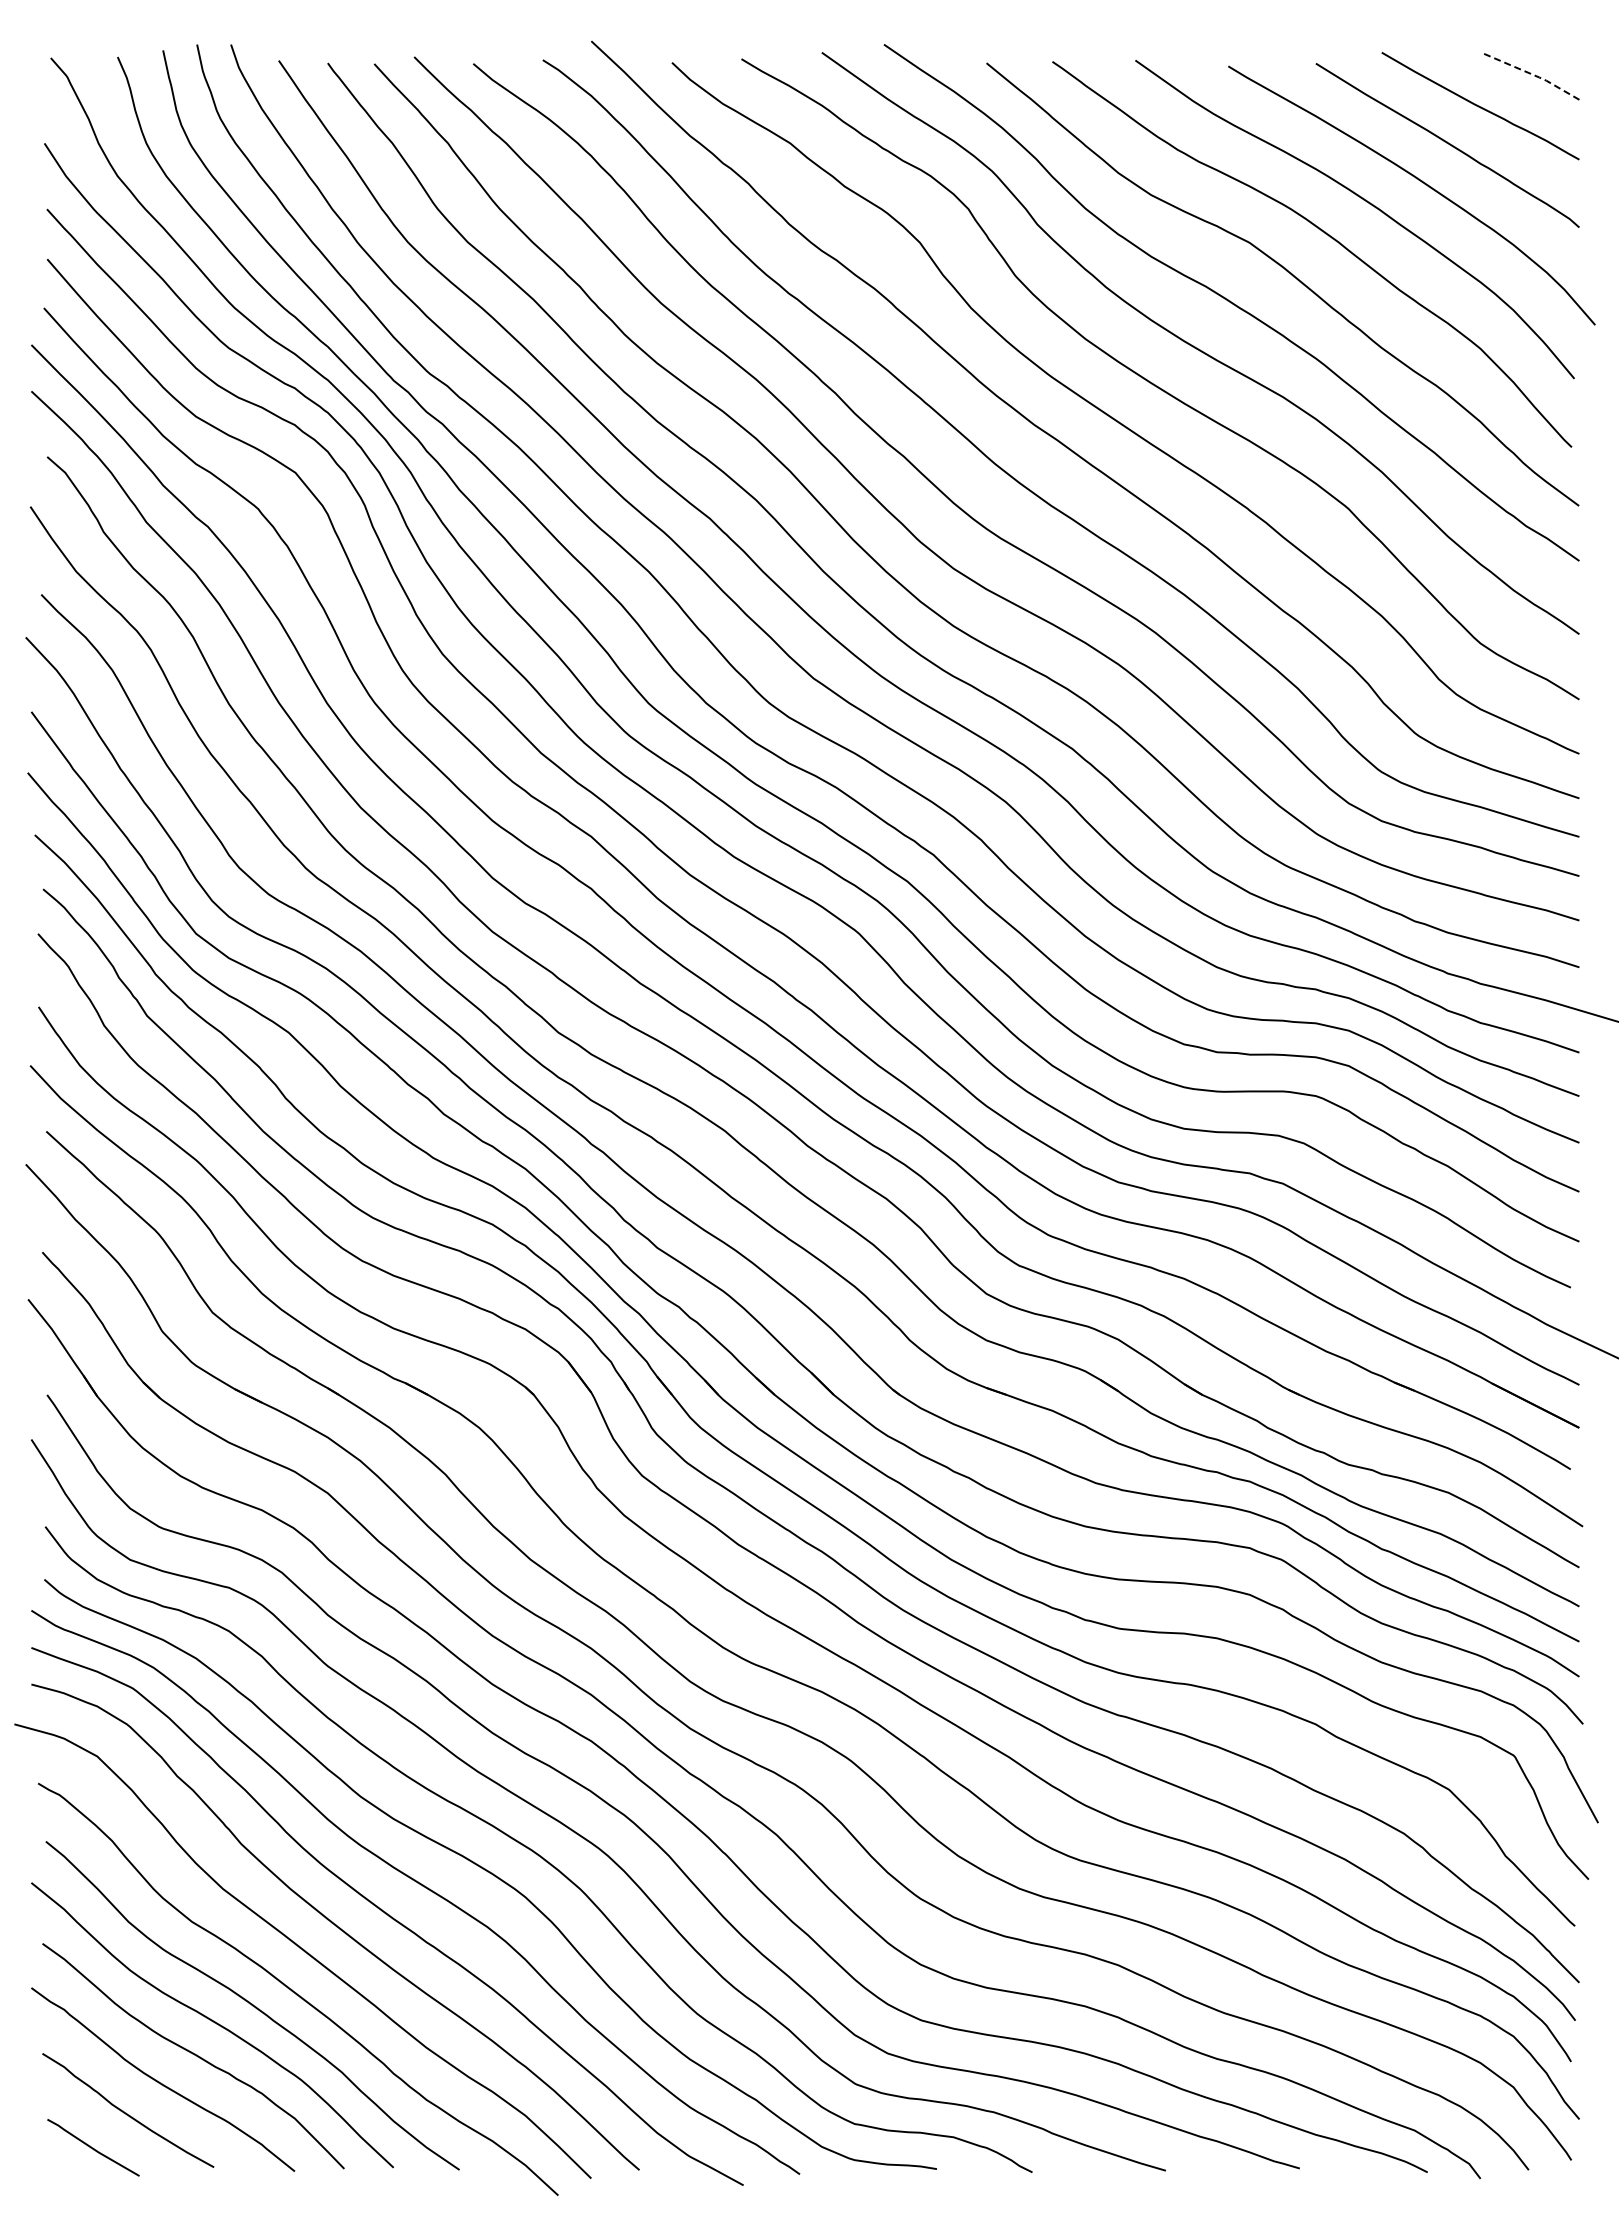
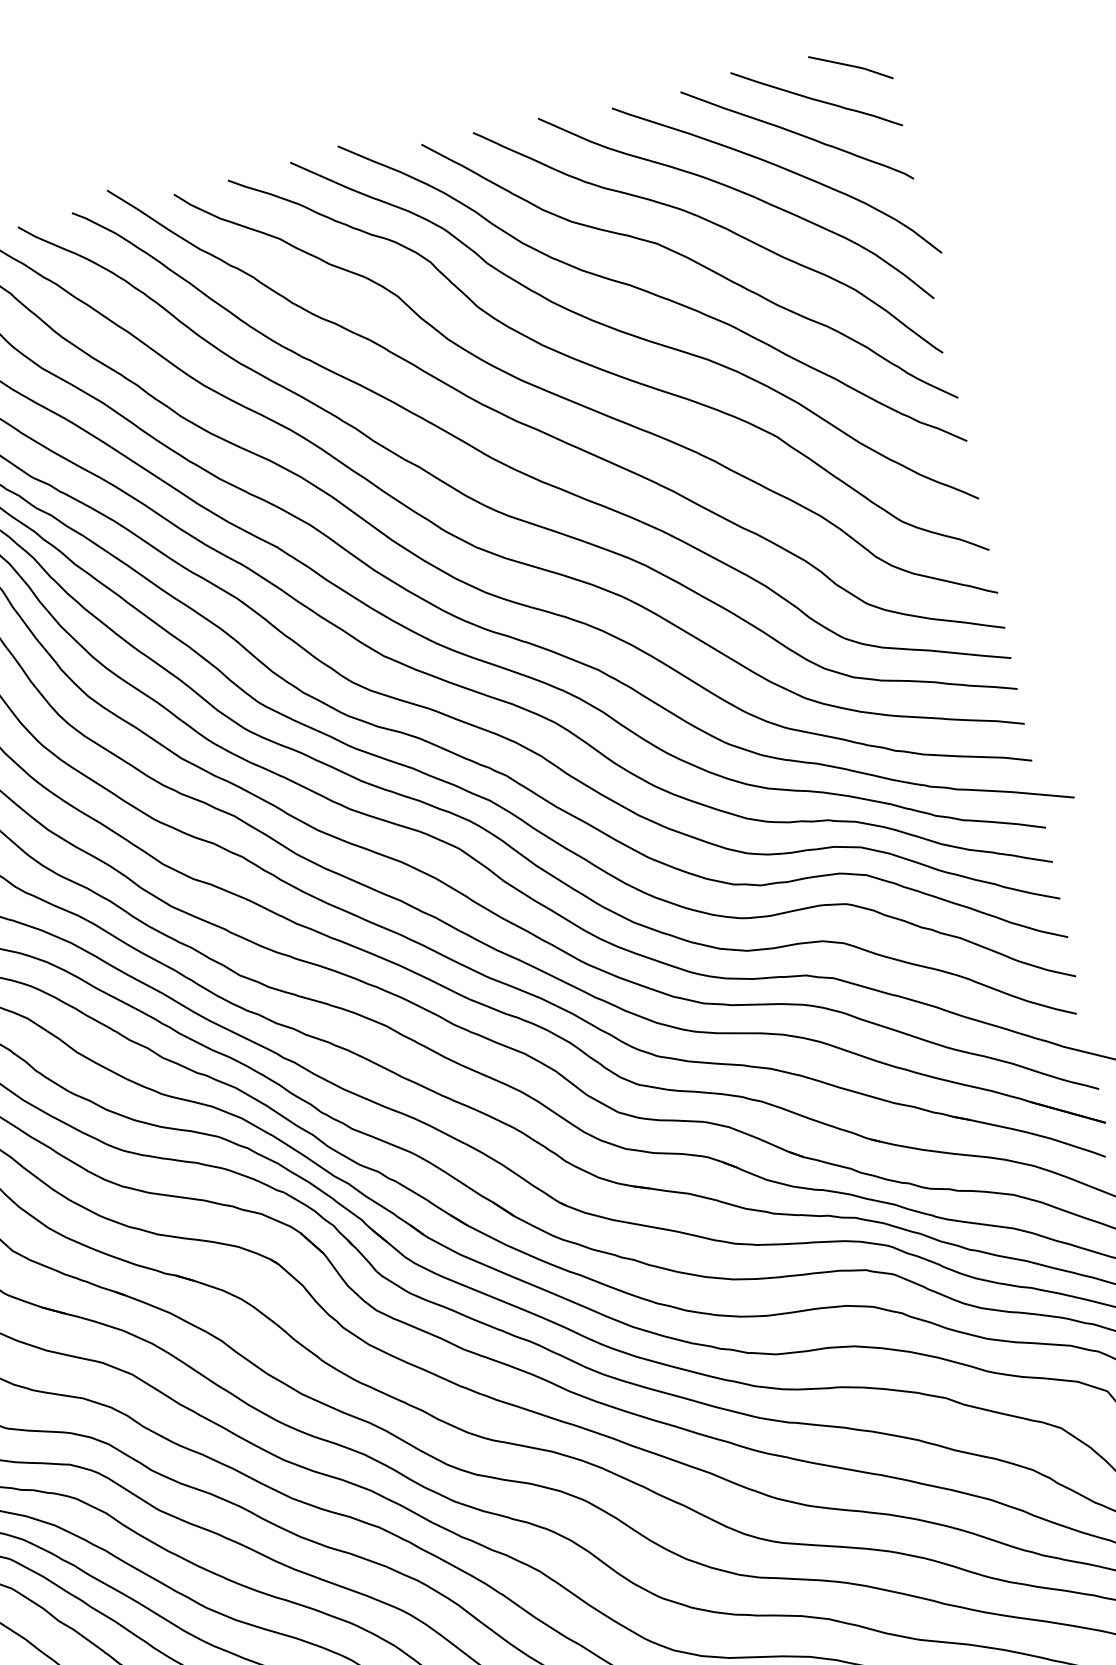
line: (1532, 74) -> (852, 66), dashed -> solid

